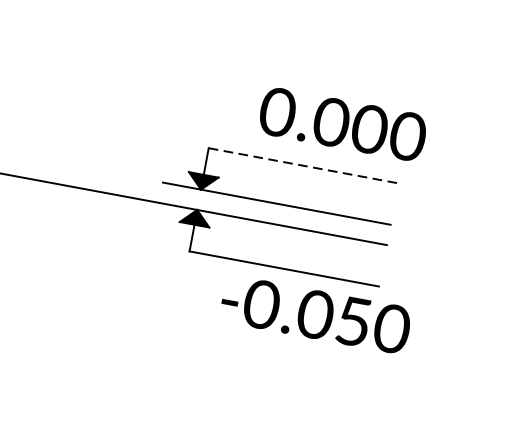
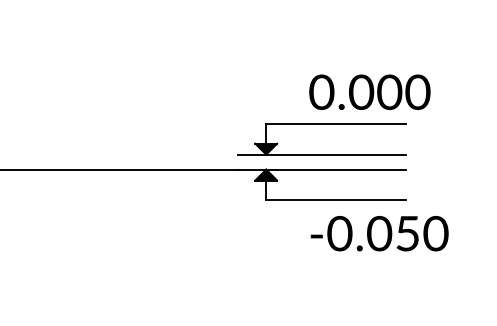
text: (342, 123) -> (369, 91), moved
line: (303, 166) -> (336, 124), dashed -> solid
text: (315, 314) -> (379, 233), moved

